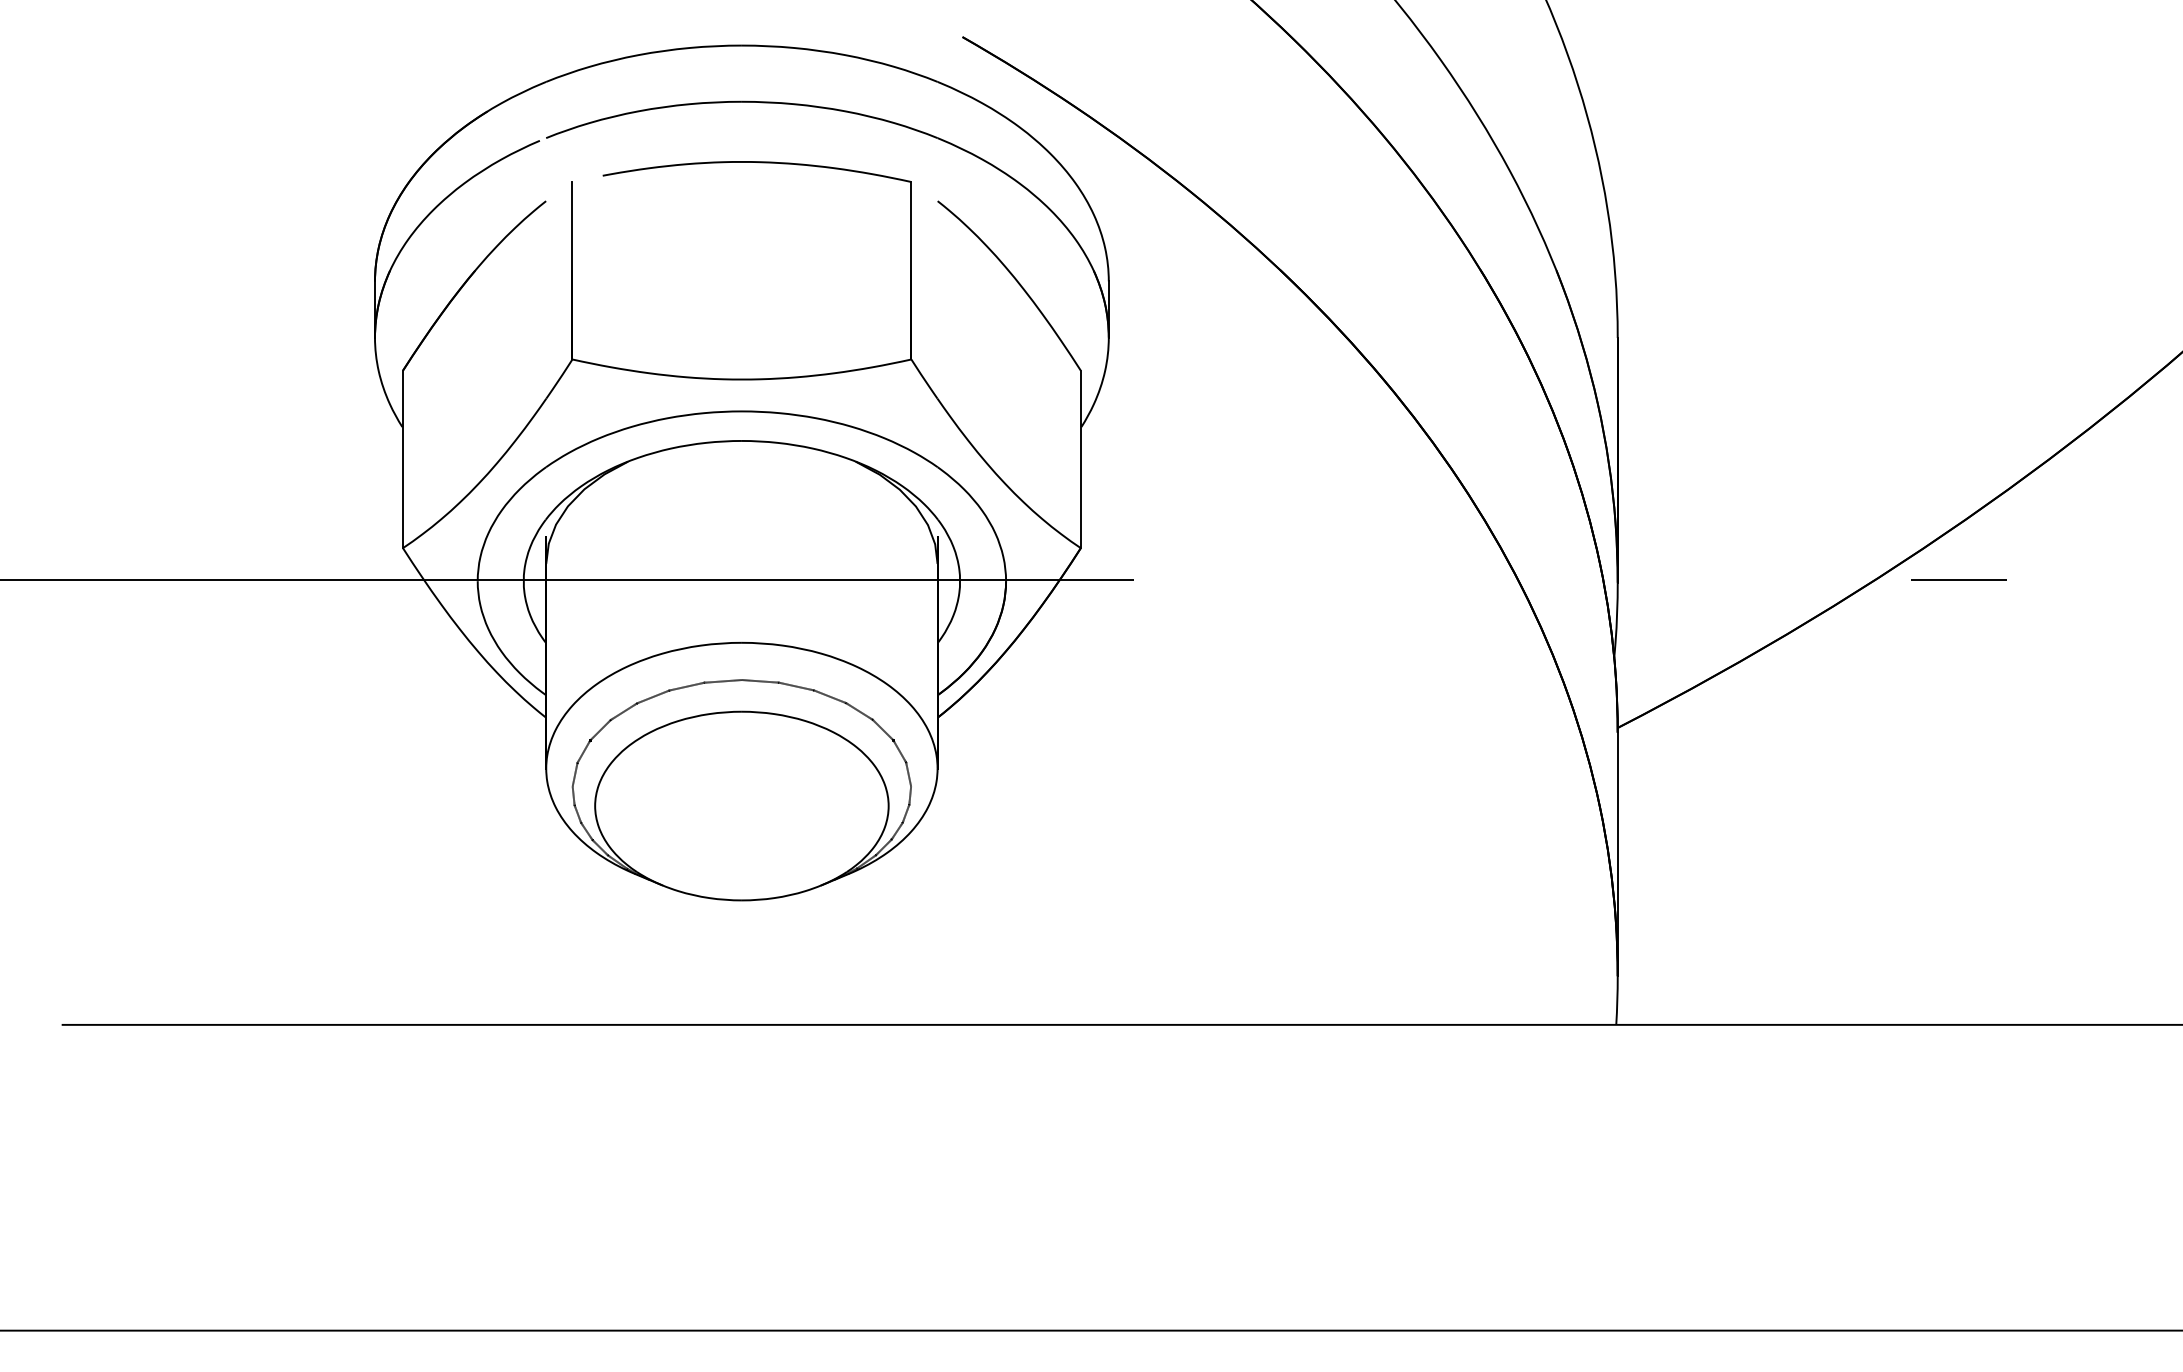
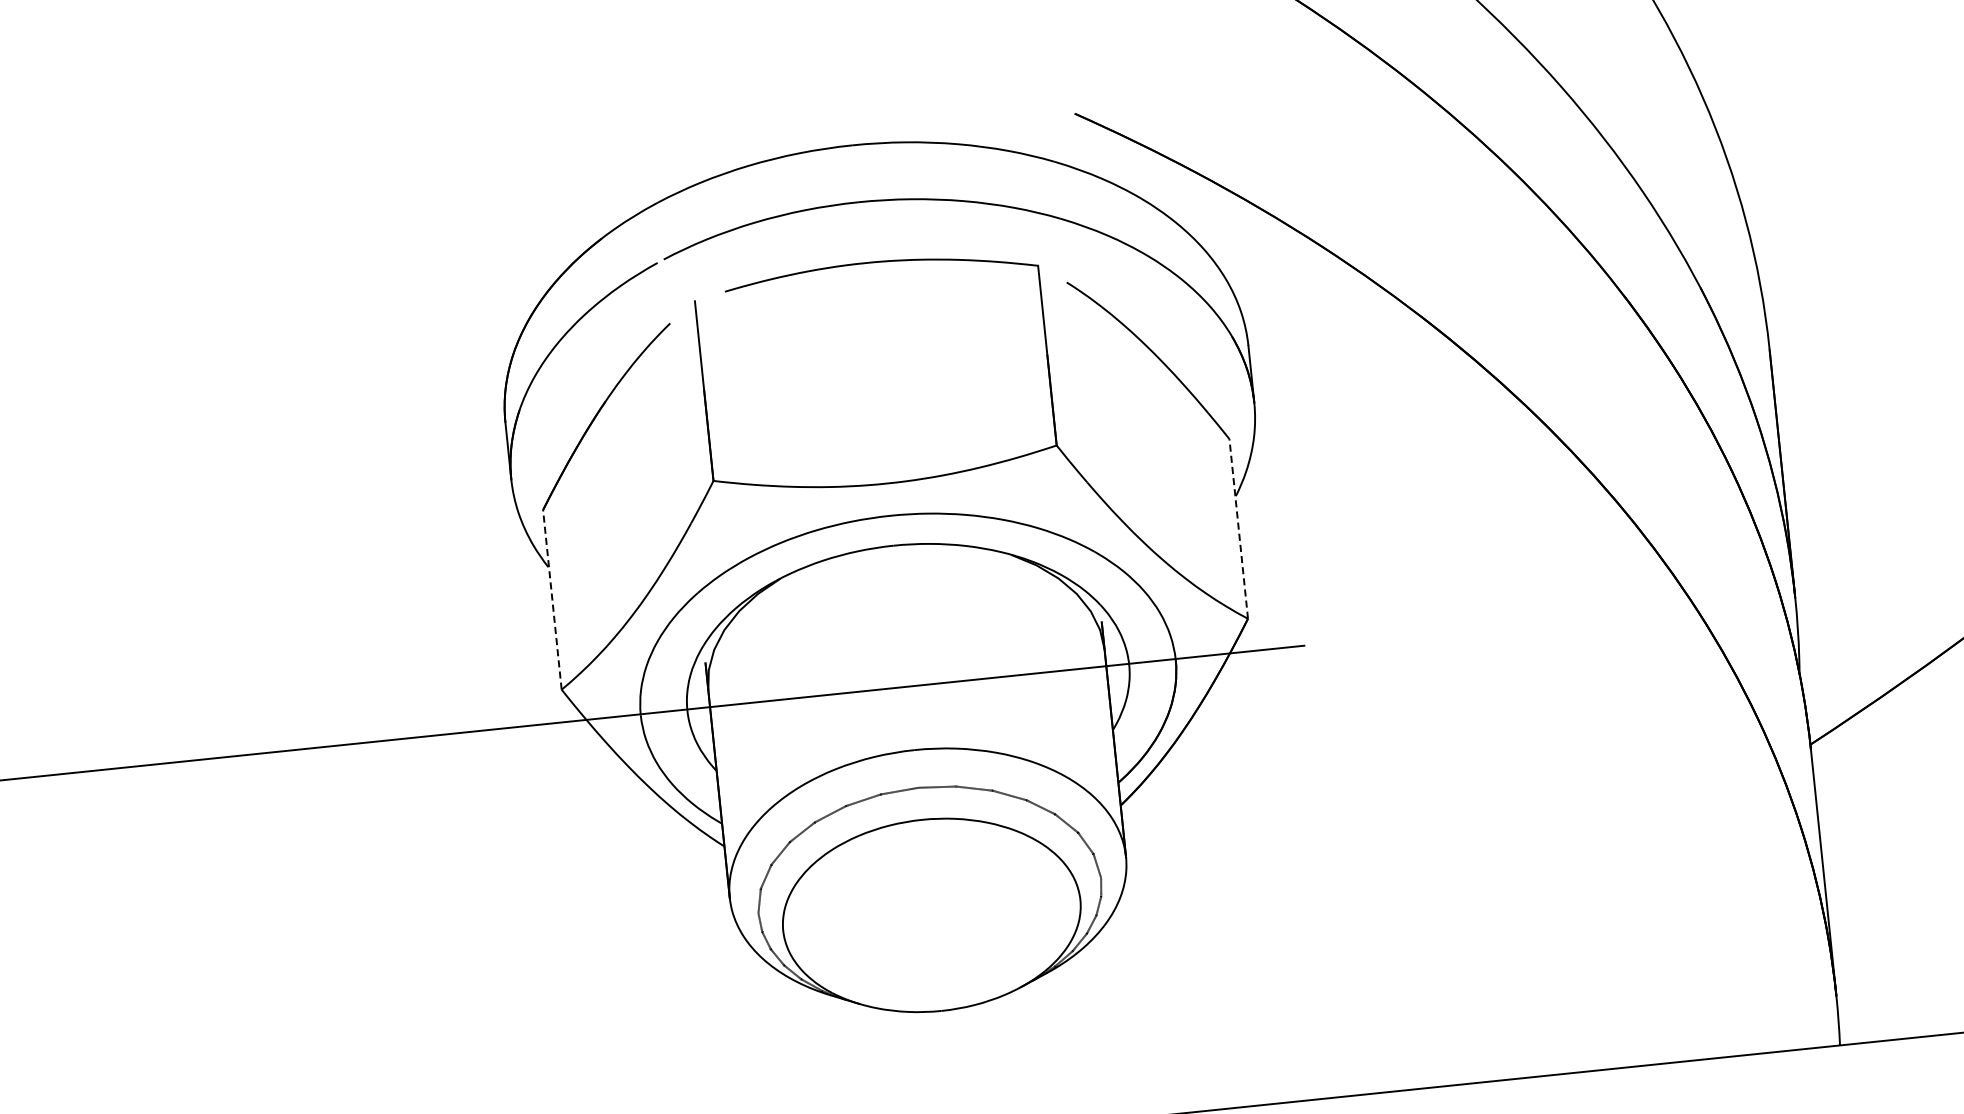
line: (402, 459) -> (551, 599), solid -> dashed
line: (1080, 459) -> (1238, 529), solid -> dashed

